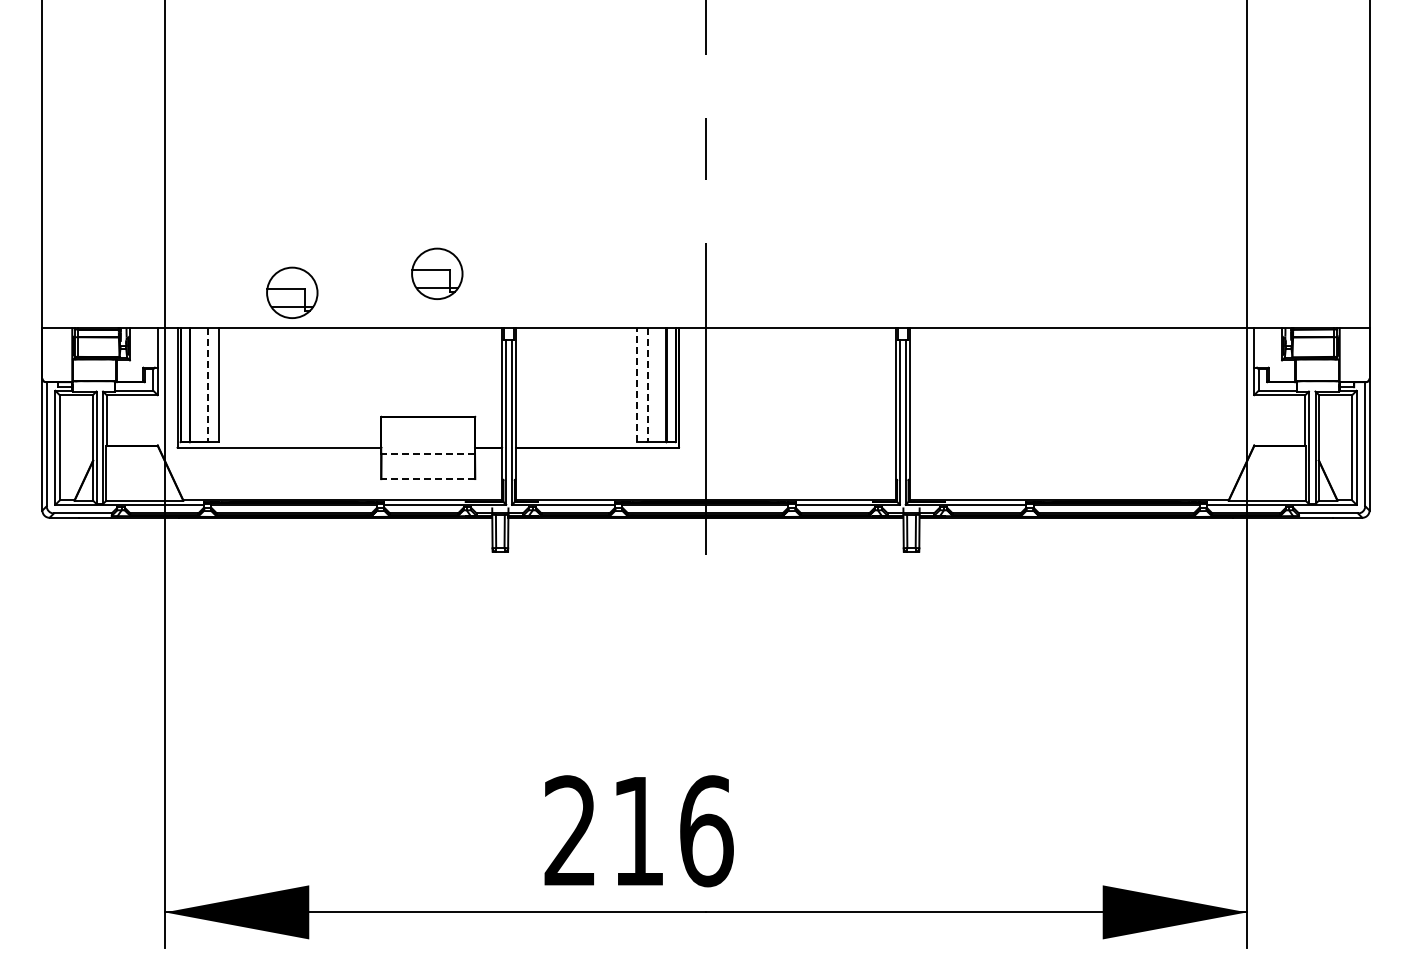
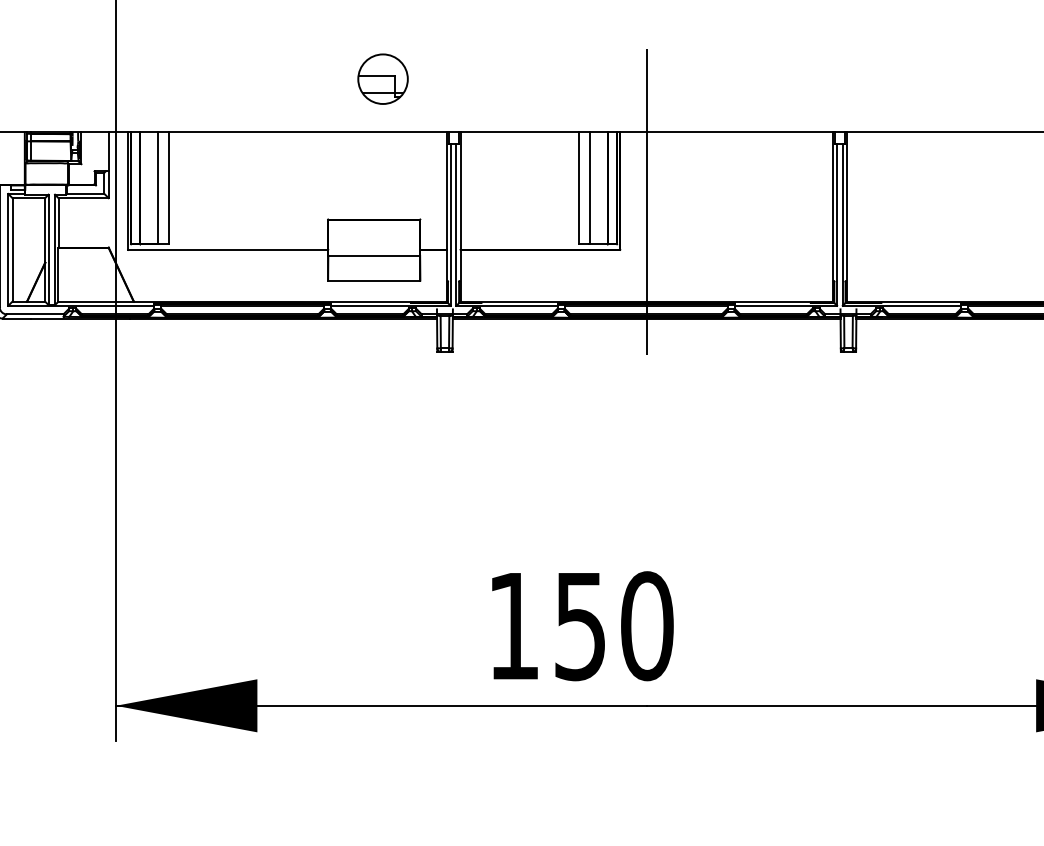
part: (292, 292) -> (240, 97), removed
line: (637, 384) -> (579, 187), dashed -> solid
line: (648, 384) -> (590, 187), dashed -> solid
line: (208, 385) -> (158, 188), dashed -> solid
line: (428, 453) -> (374, 255), dashed -> solid
line: (427, 479) -> (373, 280), dashed -> solid
text: (638, 831) -> (580, 626), 216 -> 150

